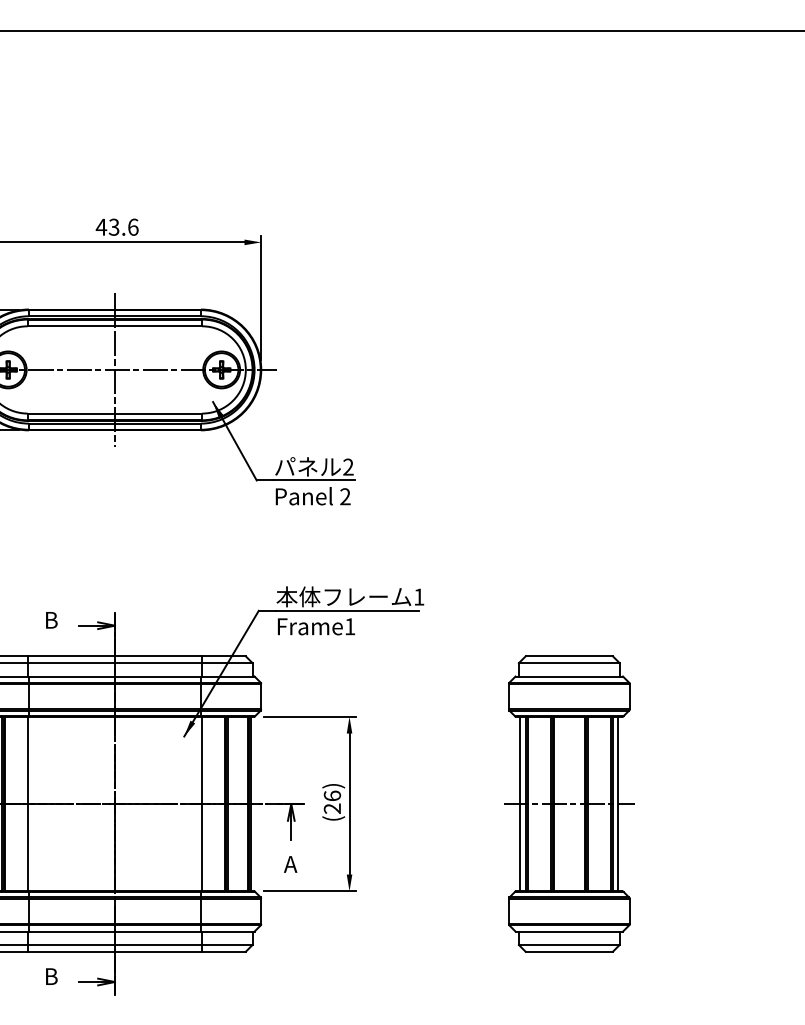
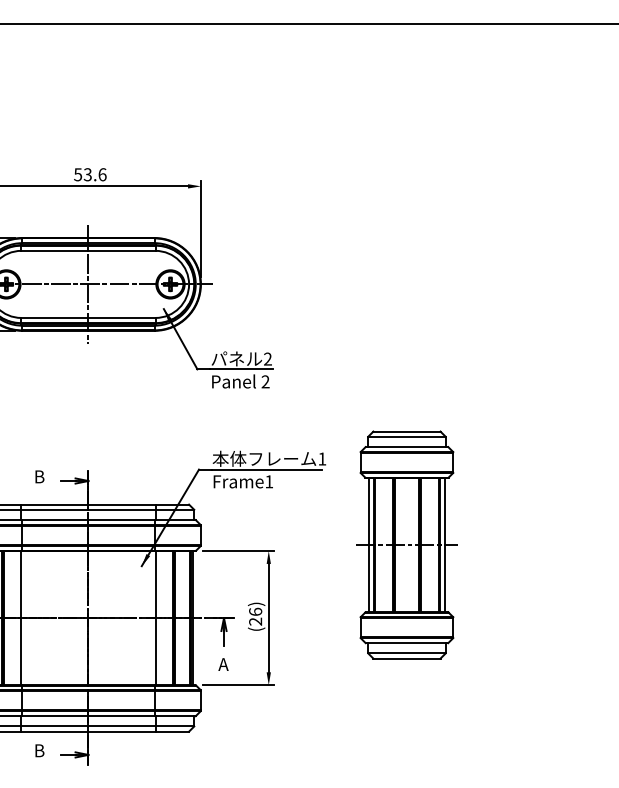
text: (101, 226) -> (78, 174), 43.6 -> 53.6
part: (569, 803) -> (407, 544), moved

